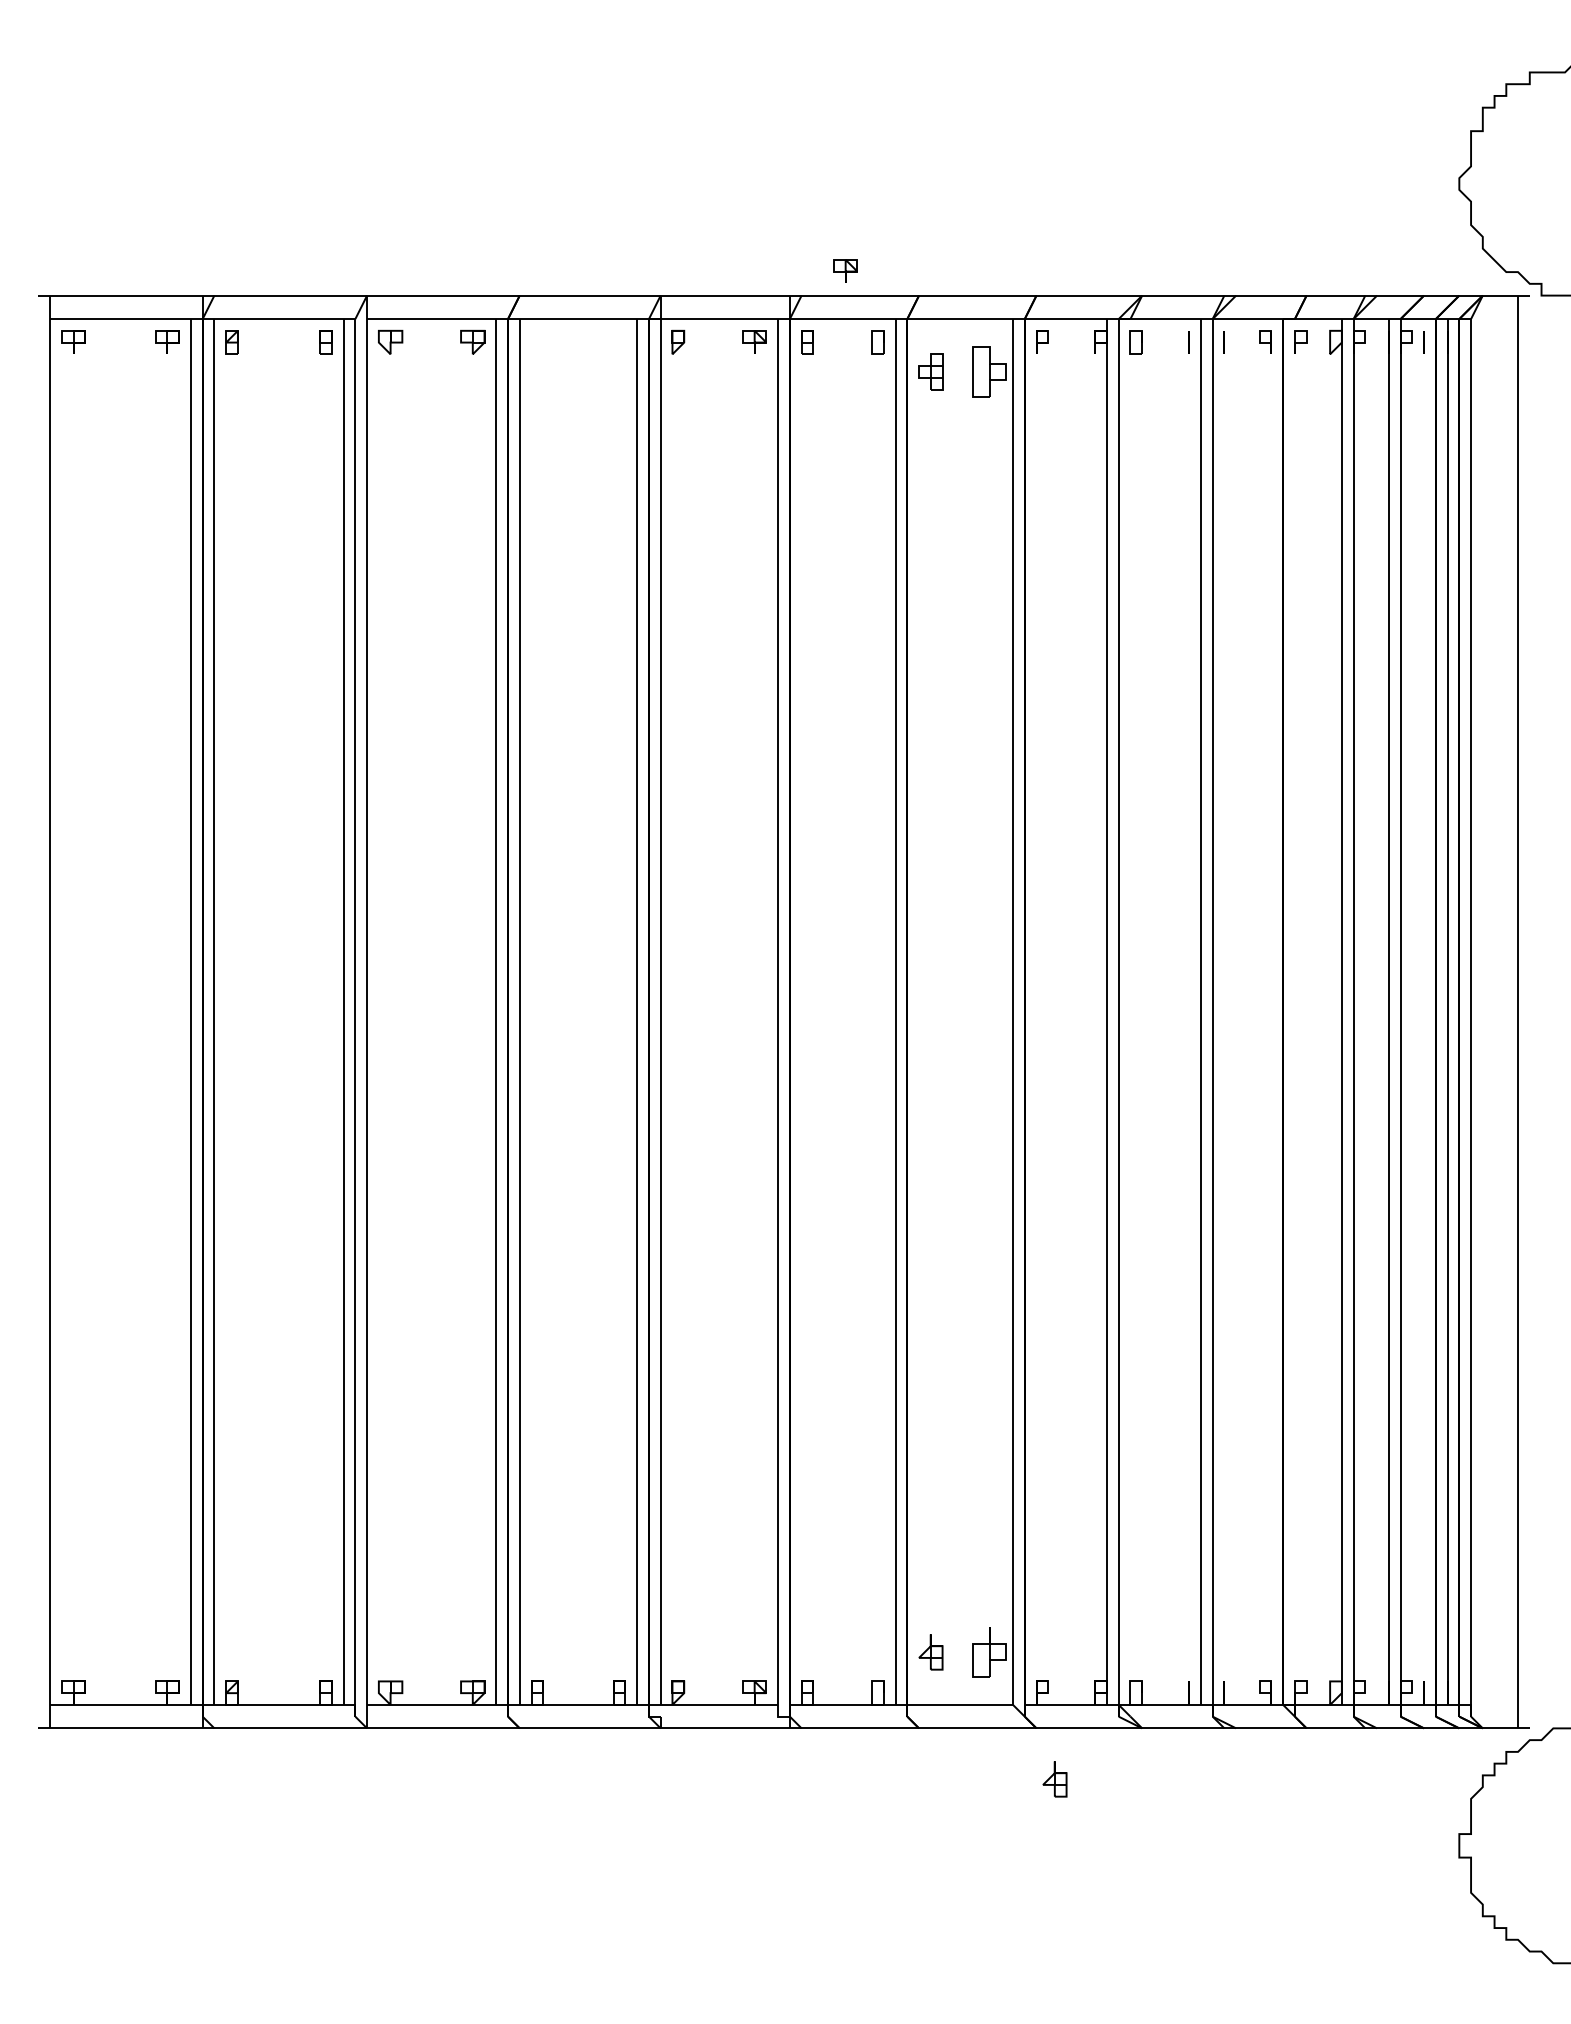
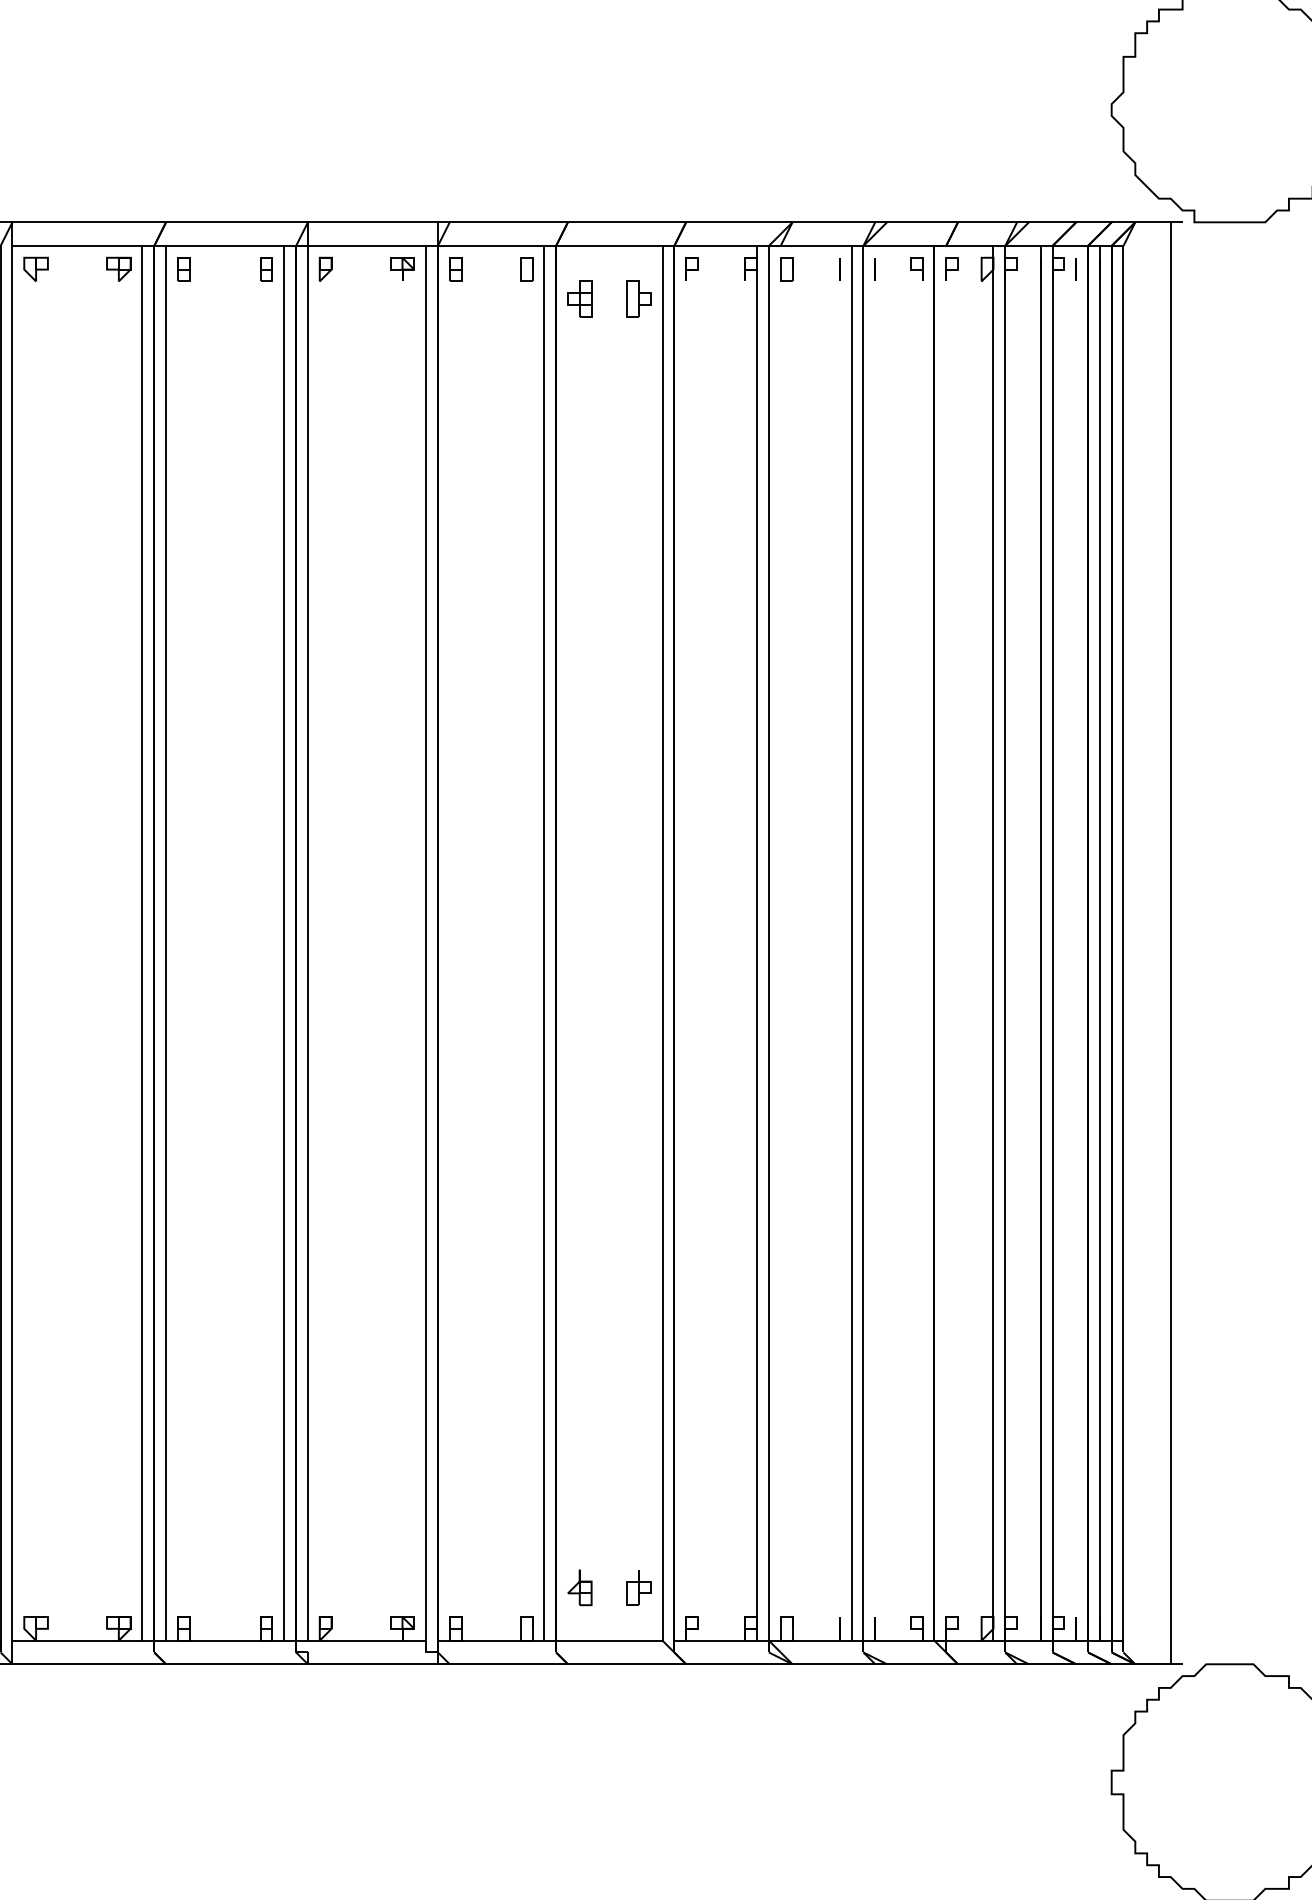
part: (845, 270) -> (493, 197), removed
part: (537, 342) -> (183, 269), added
part: (619, 342) -> (266, 269), added
part: (989, 371) -> (638, 298), size x0.71
part: (989, 1652) -> (638, 1587), size x0.71
part: (1054, 1779) -> (704, 1715), removed

